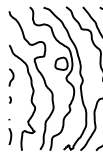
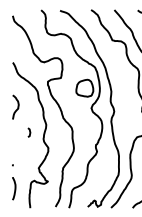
curve: (10, 99) -> (29, 131), moved

